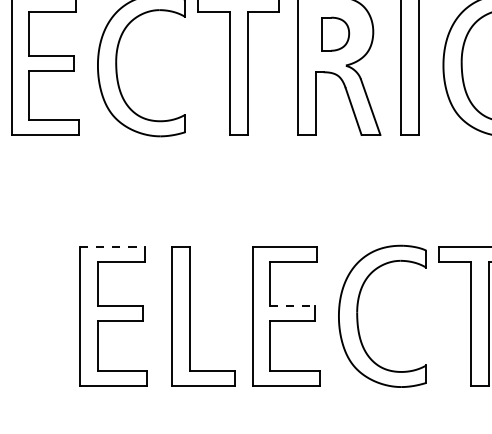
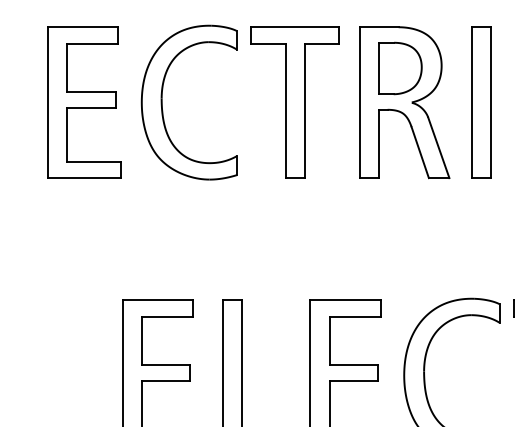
part: (335, 33) -> (400, 67), size x1.43
line: (113, 247) -> (158, 300), dashed -> solid
line: (293, 306) -> (354, 364), dashed -> solid

